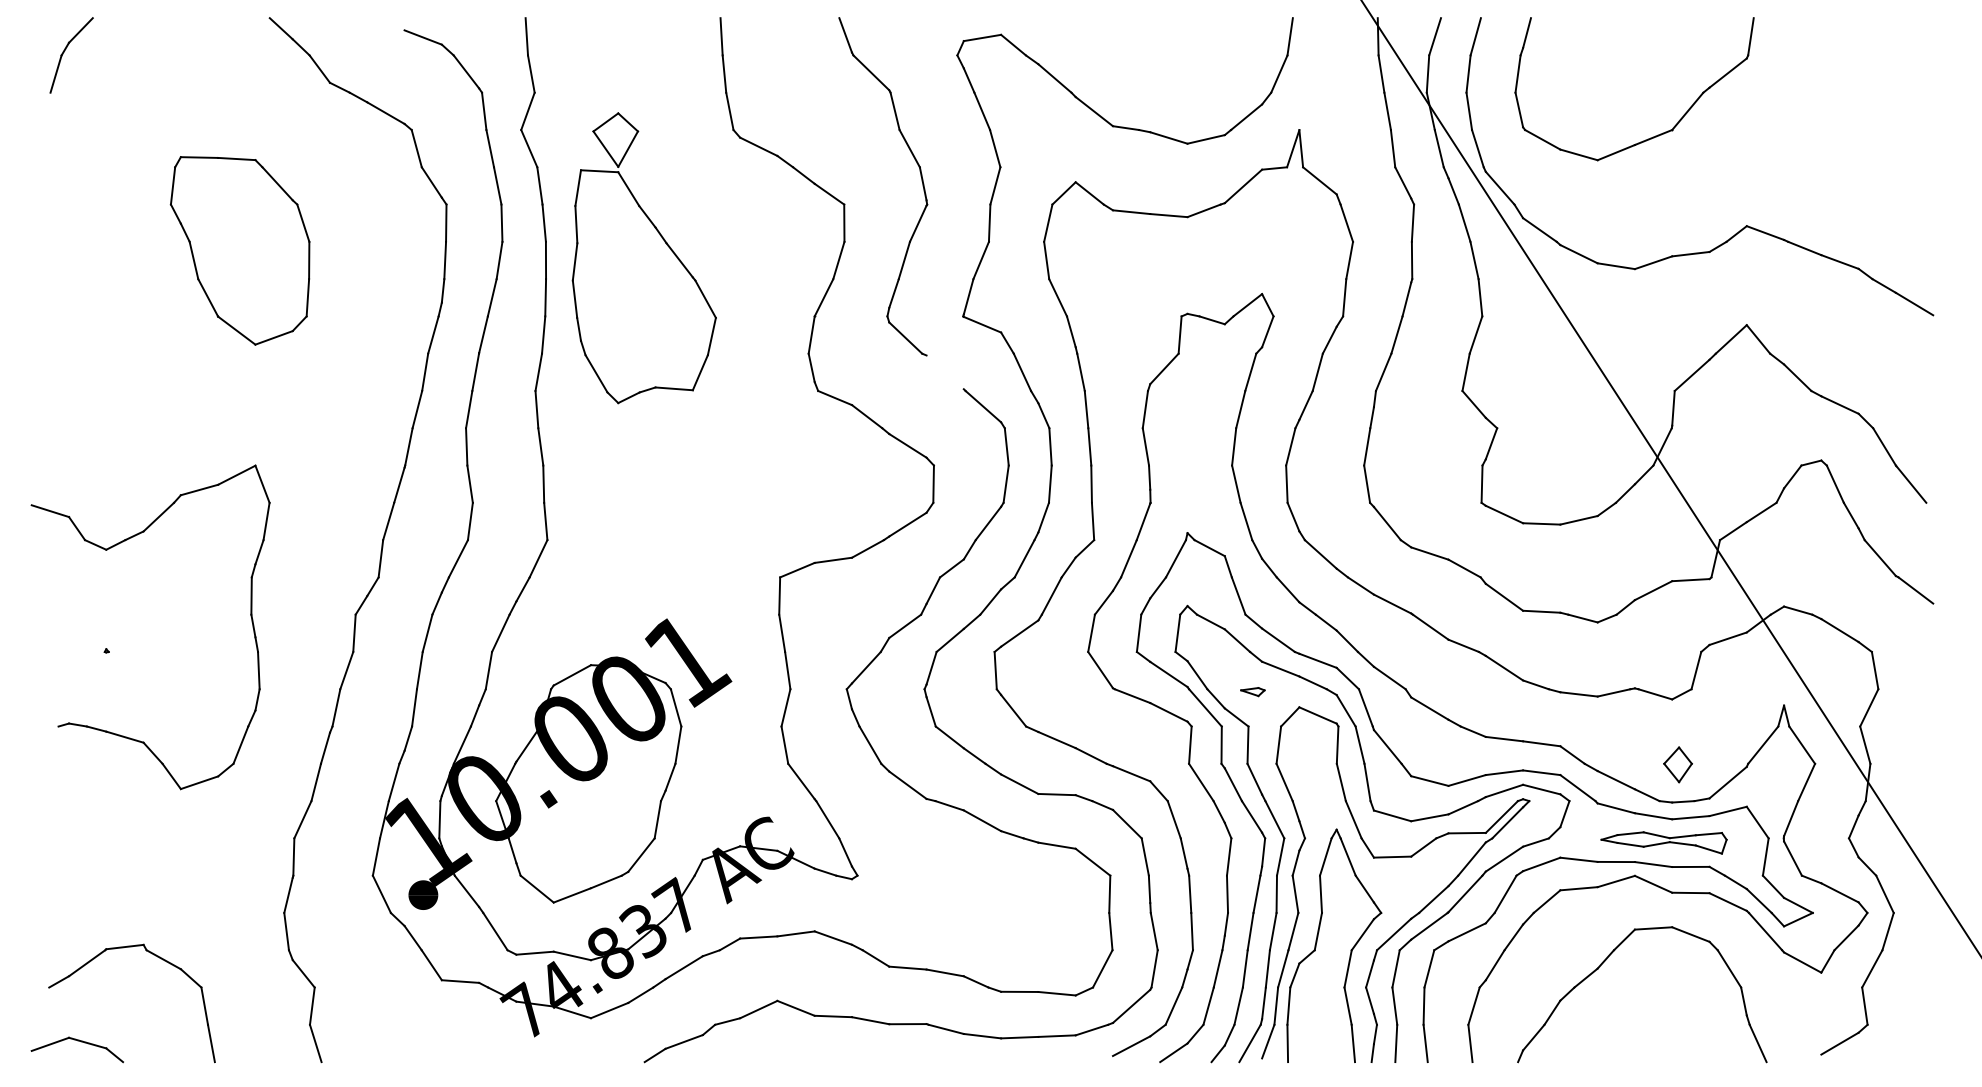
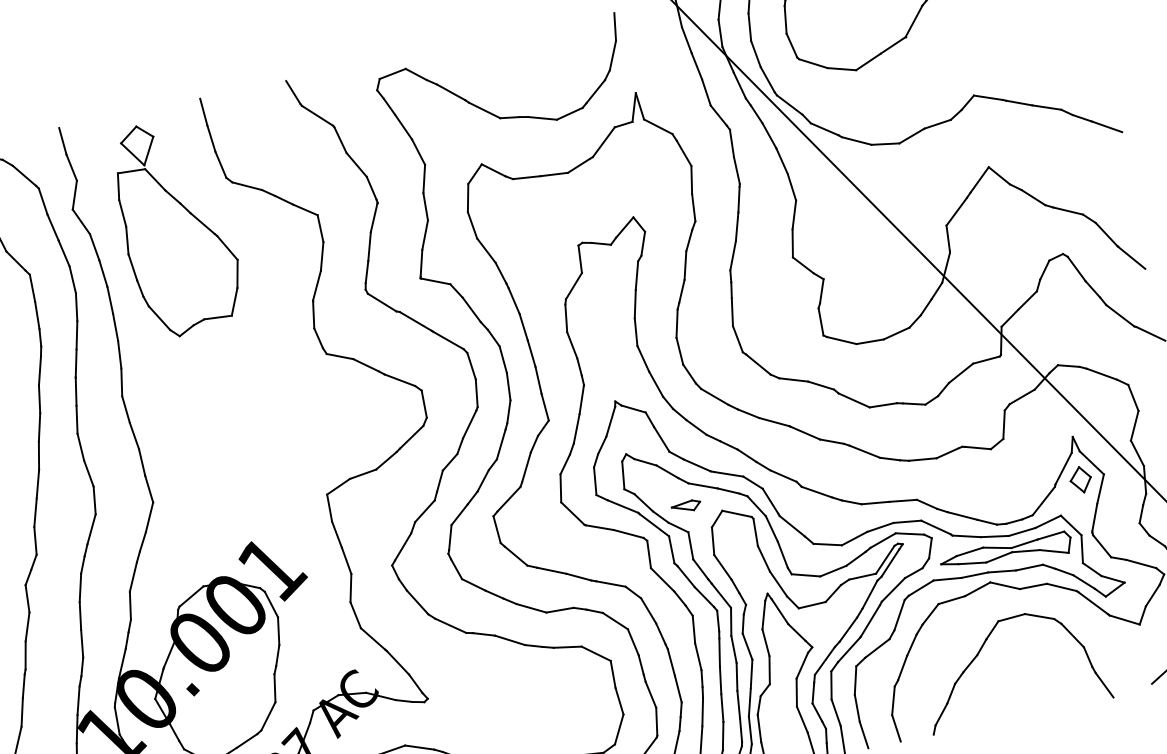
part: (643, 258) -> (176, 227), moved
line: (944, 372) -> (415, 321), added
part: (1252, 691) -> (686, 506), size x1.67
part: (1677, 764) -> (1080, 479), moved
part: (1663, 842) -> (1006, 554), size x1.43

